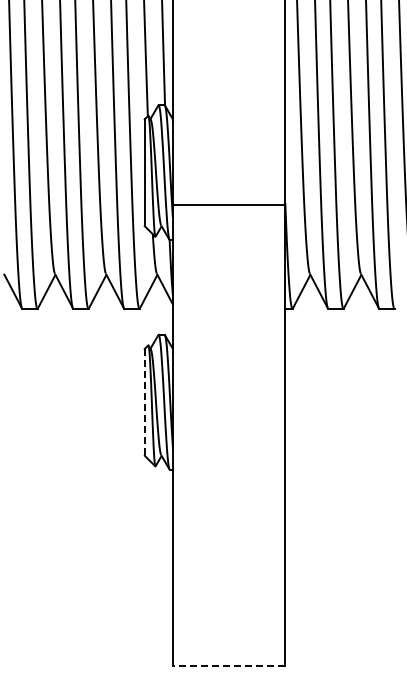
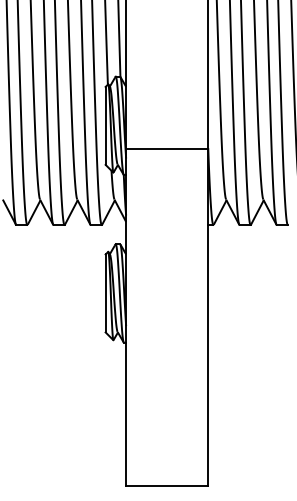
line: (144, 402) -> (105, 293), dashed -> solid
line: (228, 666) -> (166, 486), dashed -> solid

